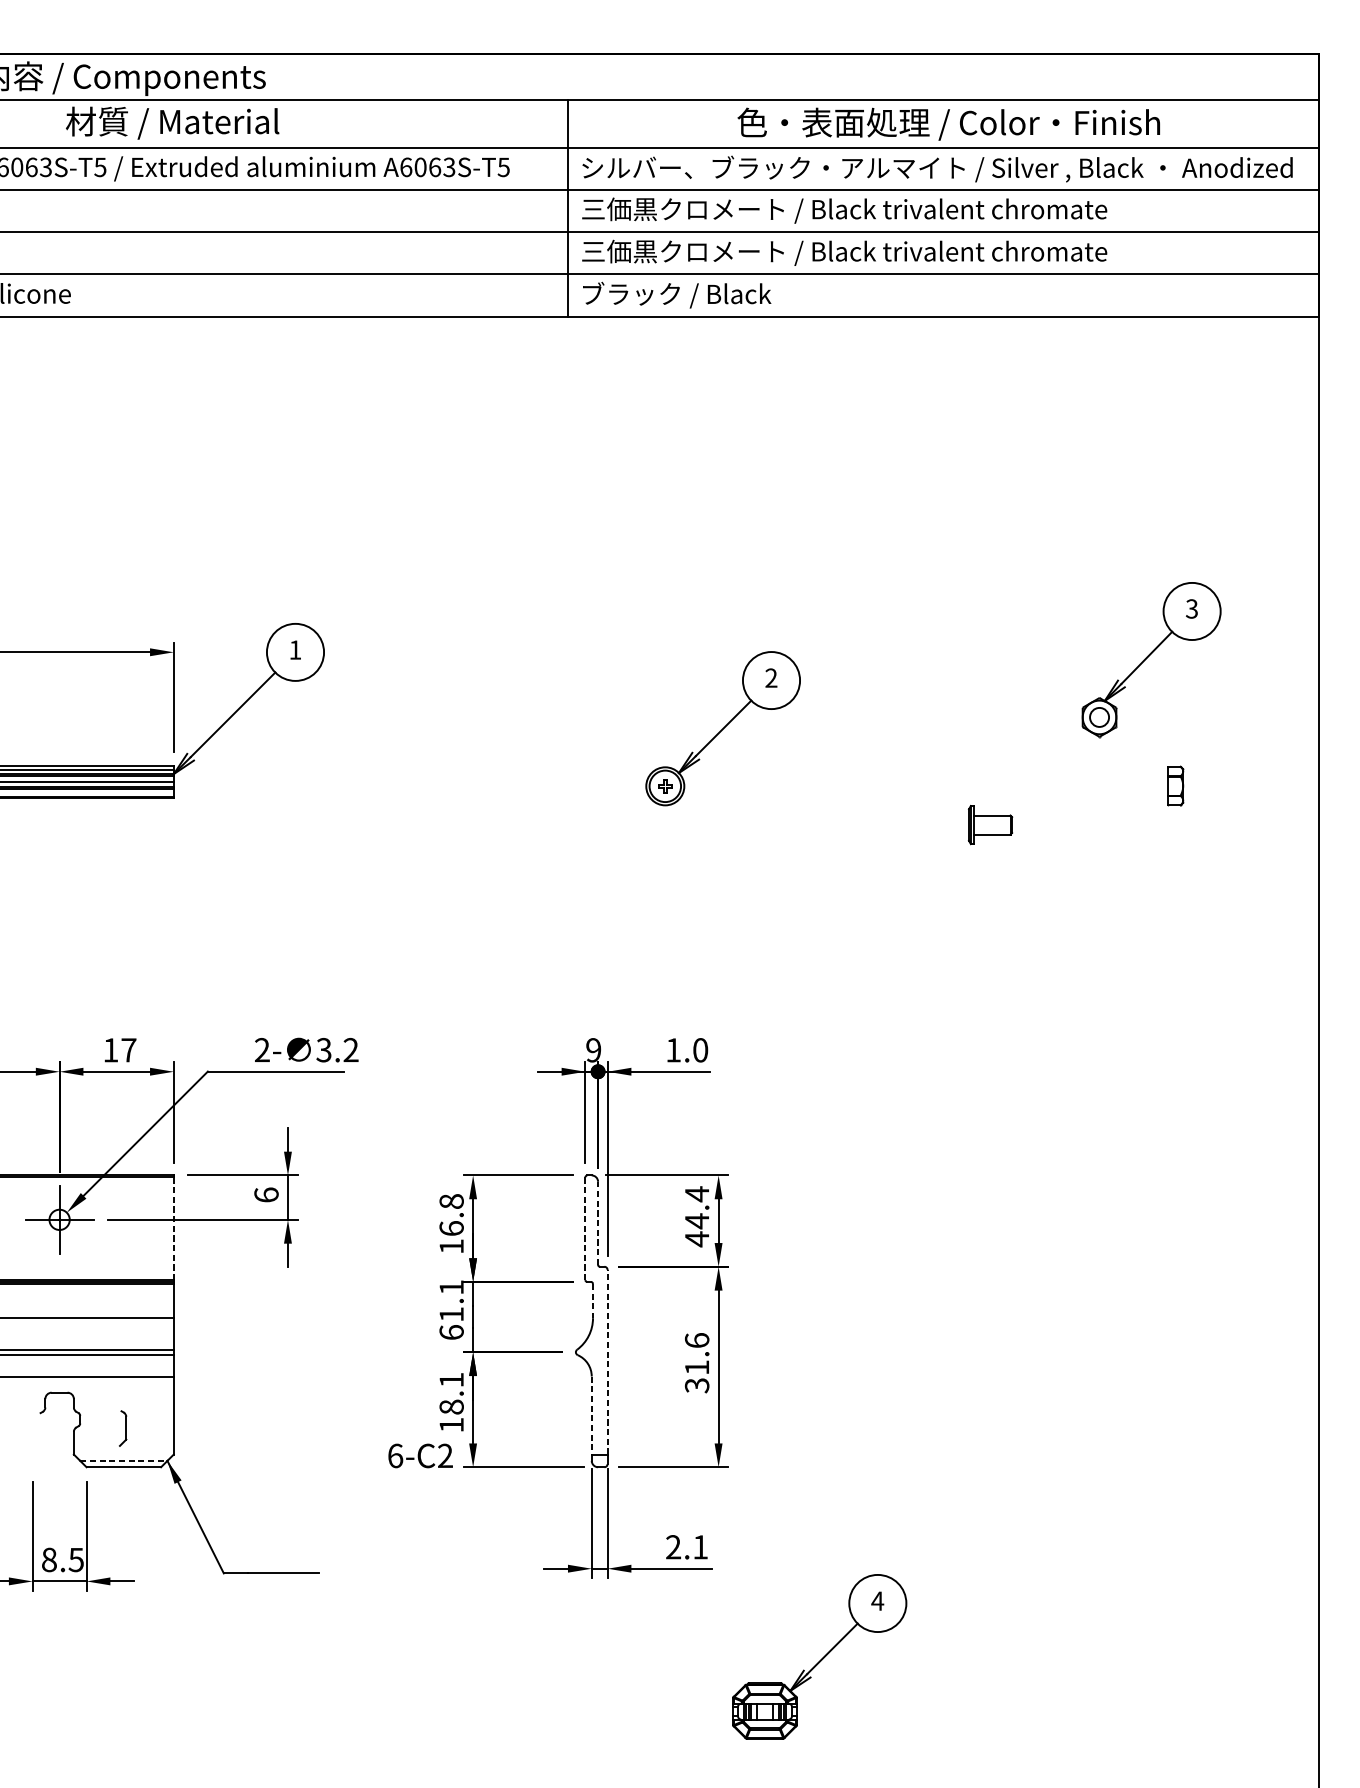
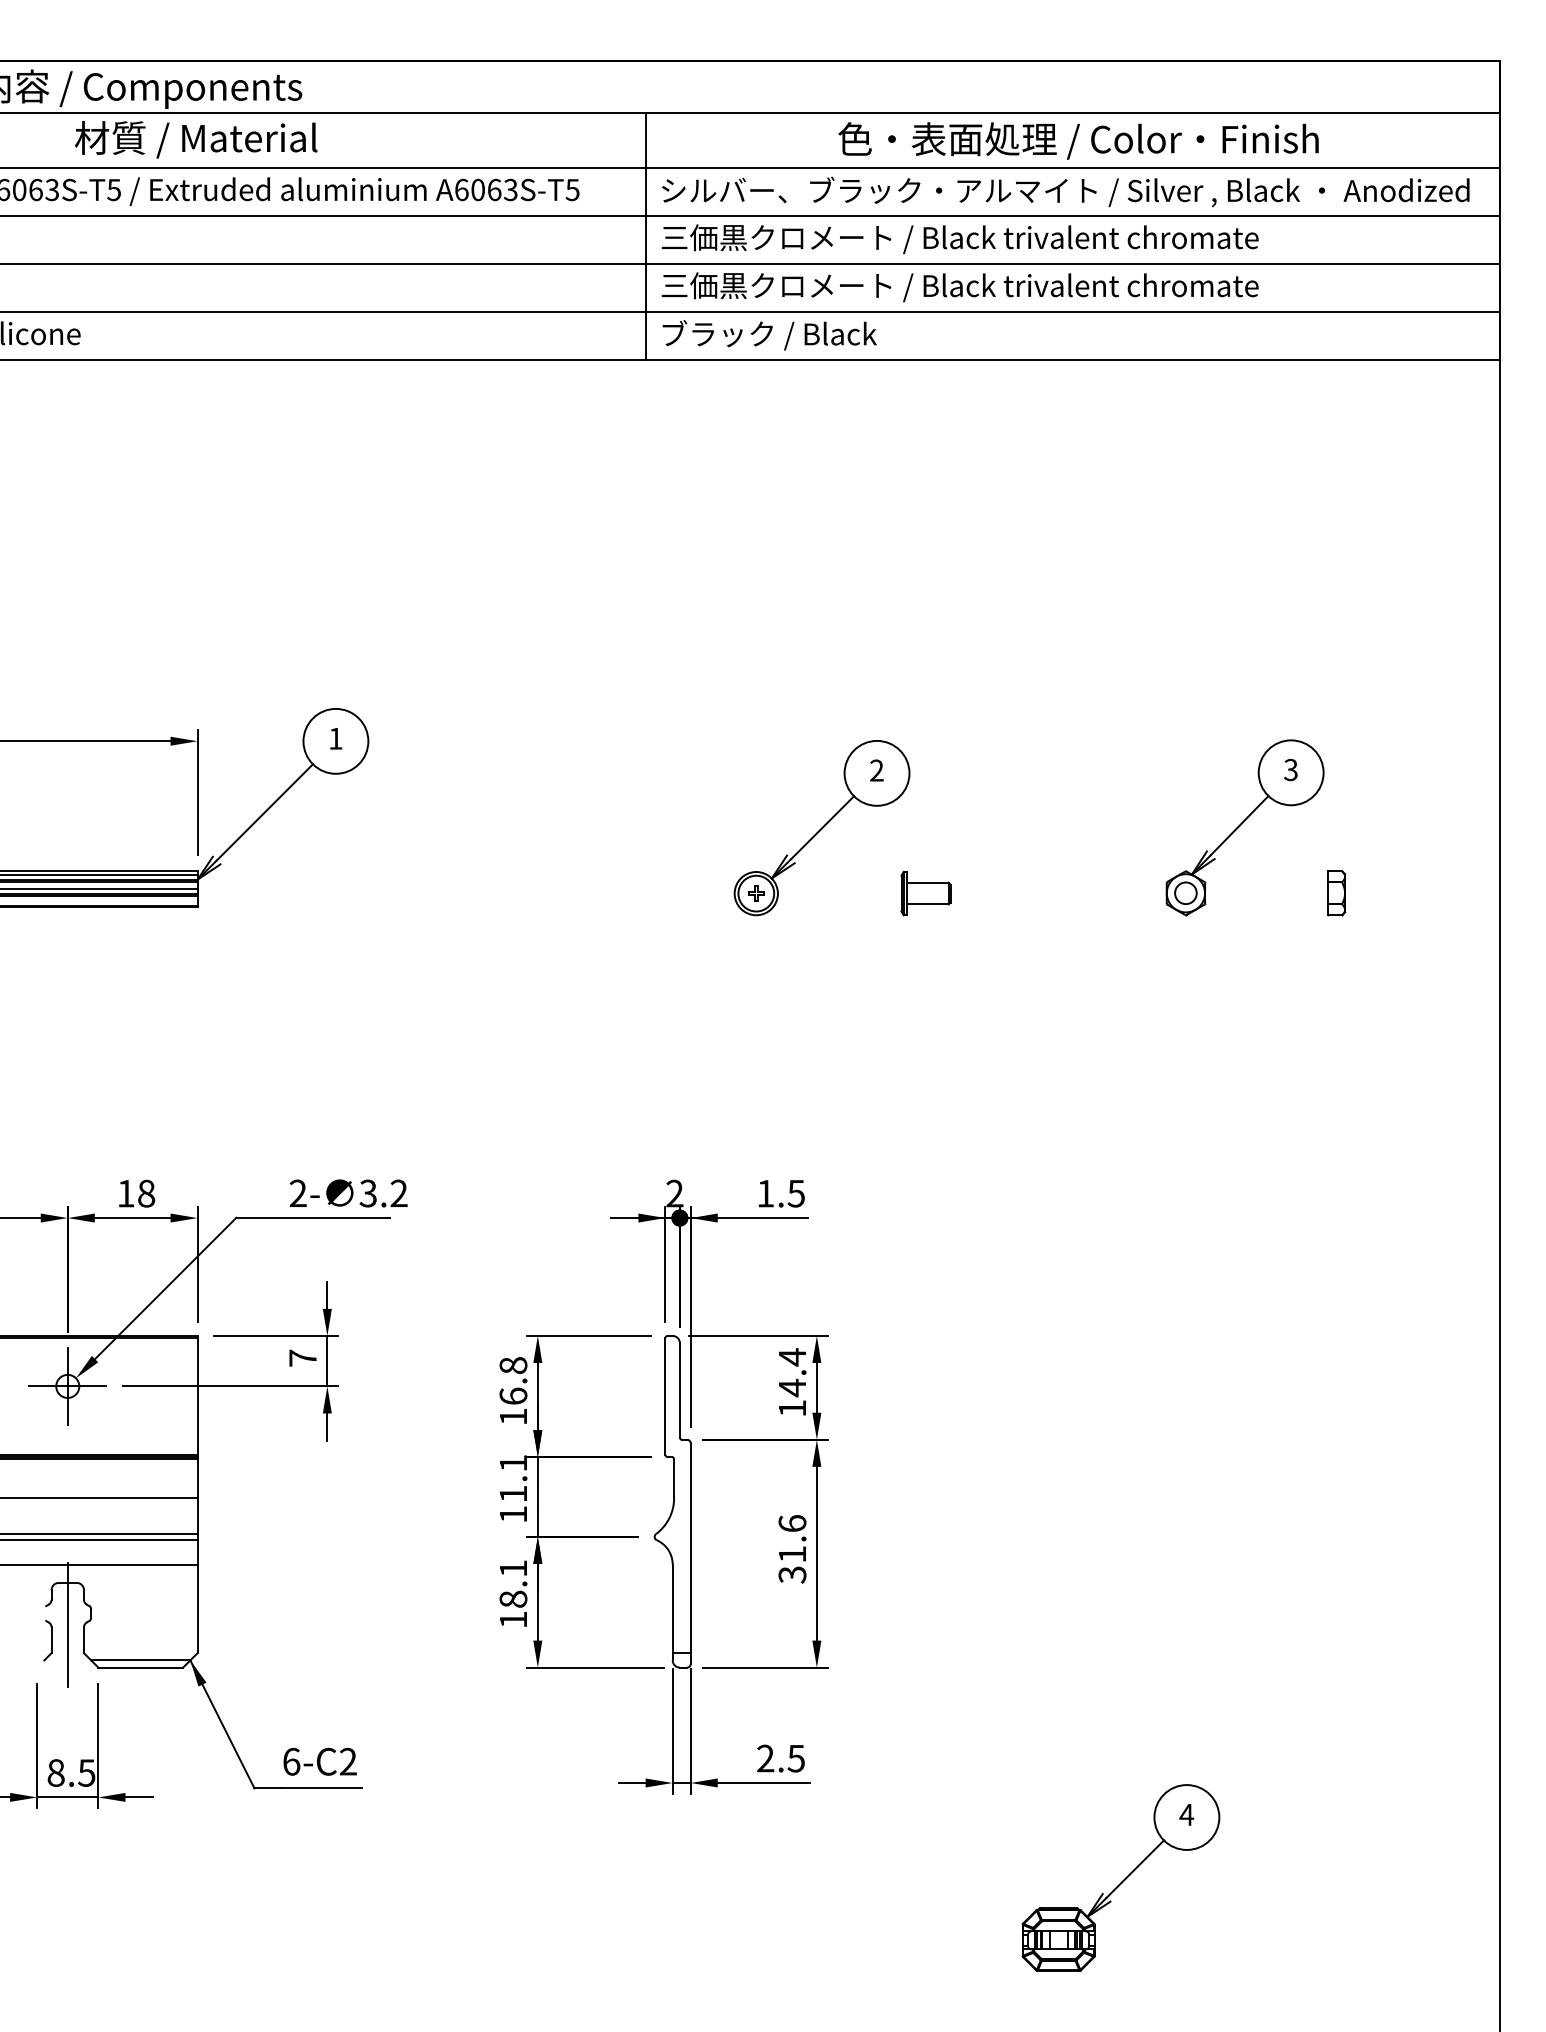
part: (1151, 659) -> (1244, 827), moved
part: (990, 824) -> (925, 893), moved
text: (128, 1050) -> (146, 1193), 17 -> 18
text: (593, 1050) -> (674, 1193), 9 -> 2
text: (699, 1050) -> (795, 1193), 1.0 -> 1.5
text: (266, 1194) -> (302, 1357), 6 -> 7
line: (597, 1222) -> (679, 1389), dashed -> solid
line: (173, 1229) -> (197, 1397), dashed -> solid
line: (585, 1229) -> (665, 1397), dashed -> solid
text: (697, 1239) -> (792, 1408), 44.4 -> 14.4
line: (593, 1301) -> (674, 1479), dashed -> solid
text: (451, 1331) -> (513, 1513), 61.1 -> 11.1
line: (607, 1362) -> (690, 1548), dashed -> solid
line: (591, 1416) -> (672, 1609), dashed -> solid
part: (122, 1428) -> (47, 1640), moved
line: (59, 1430) -> (67, 1625), added
text: (420, 1455) -> (319, 1761), moved
line: (123, 1460) -> (140, 1660), dashed -> solid
text: (699, 1547) -> (795, 1758), 2.1 -> 2.5
part: (819, 1656) -> (1120, 1877), moved

